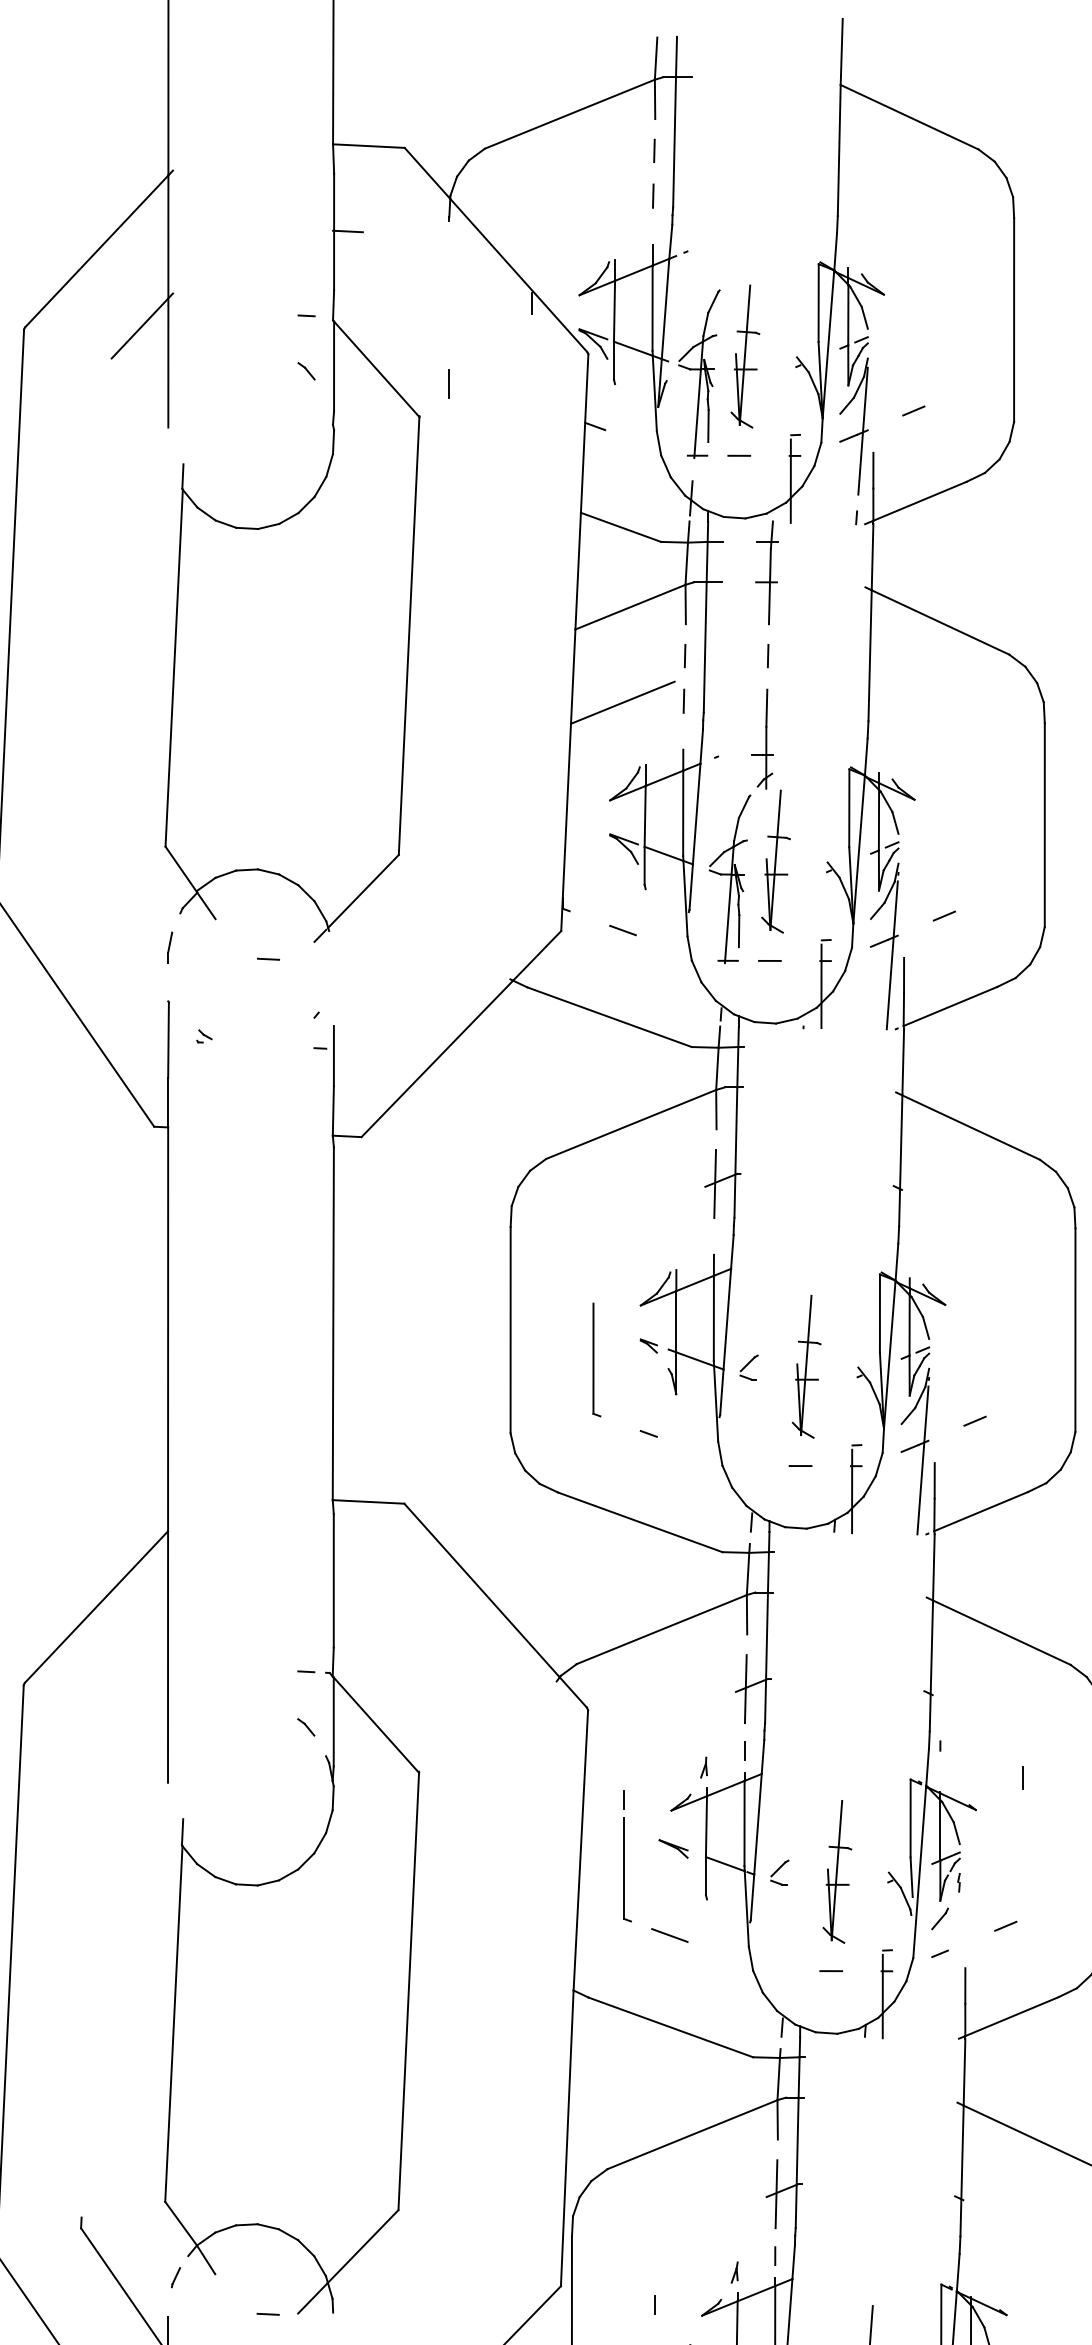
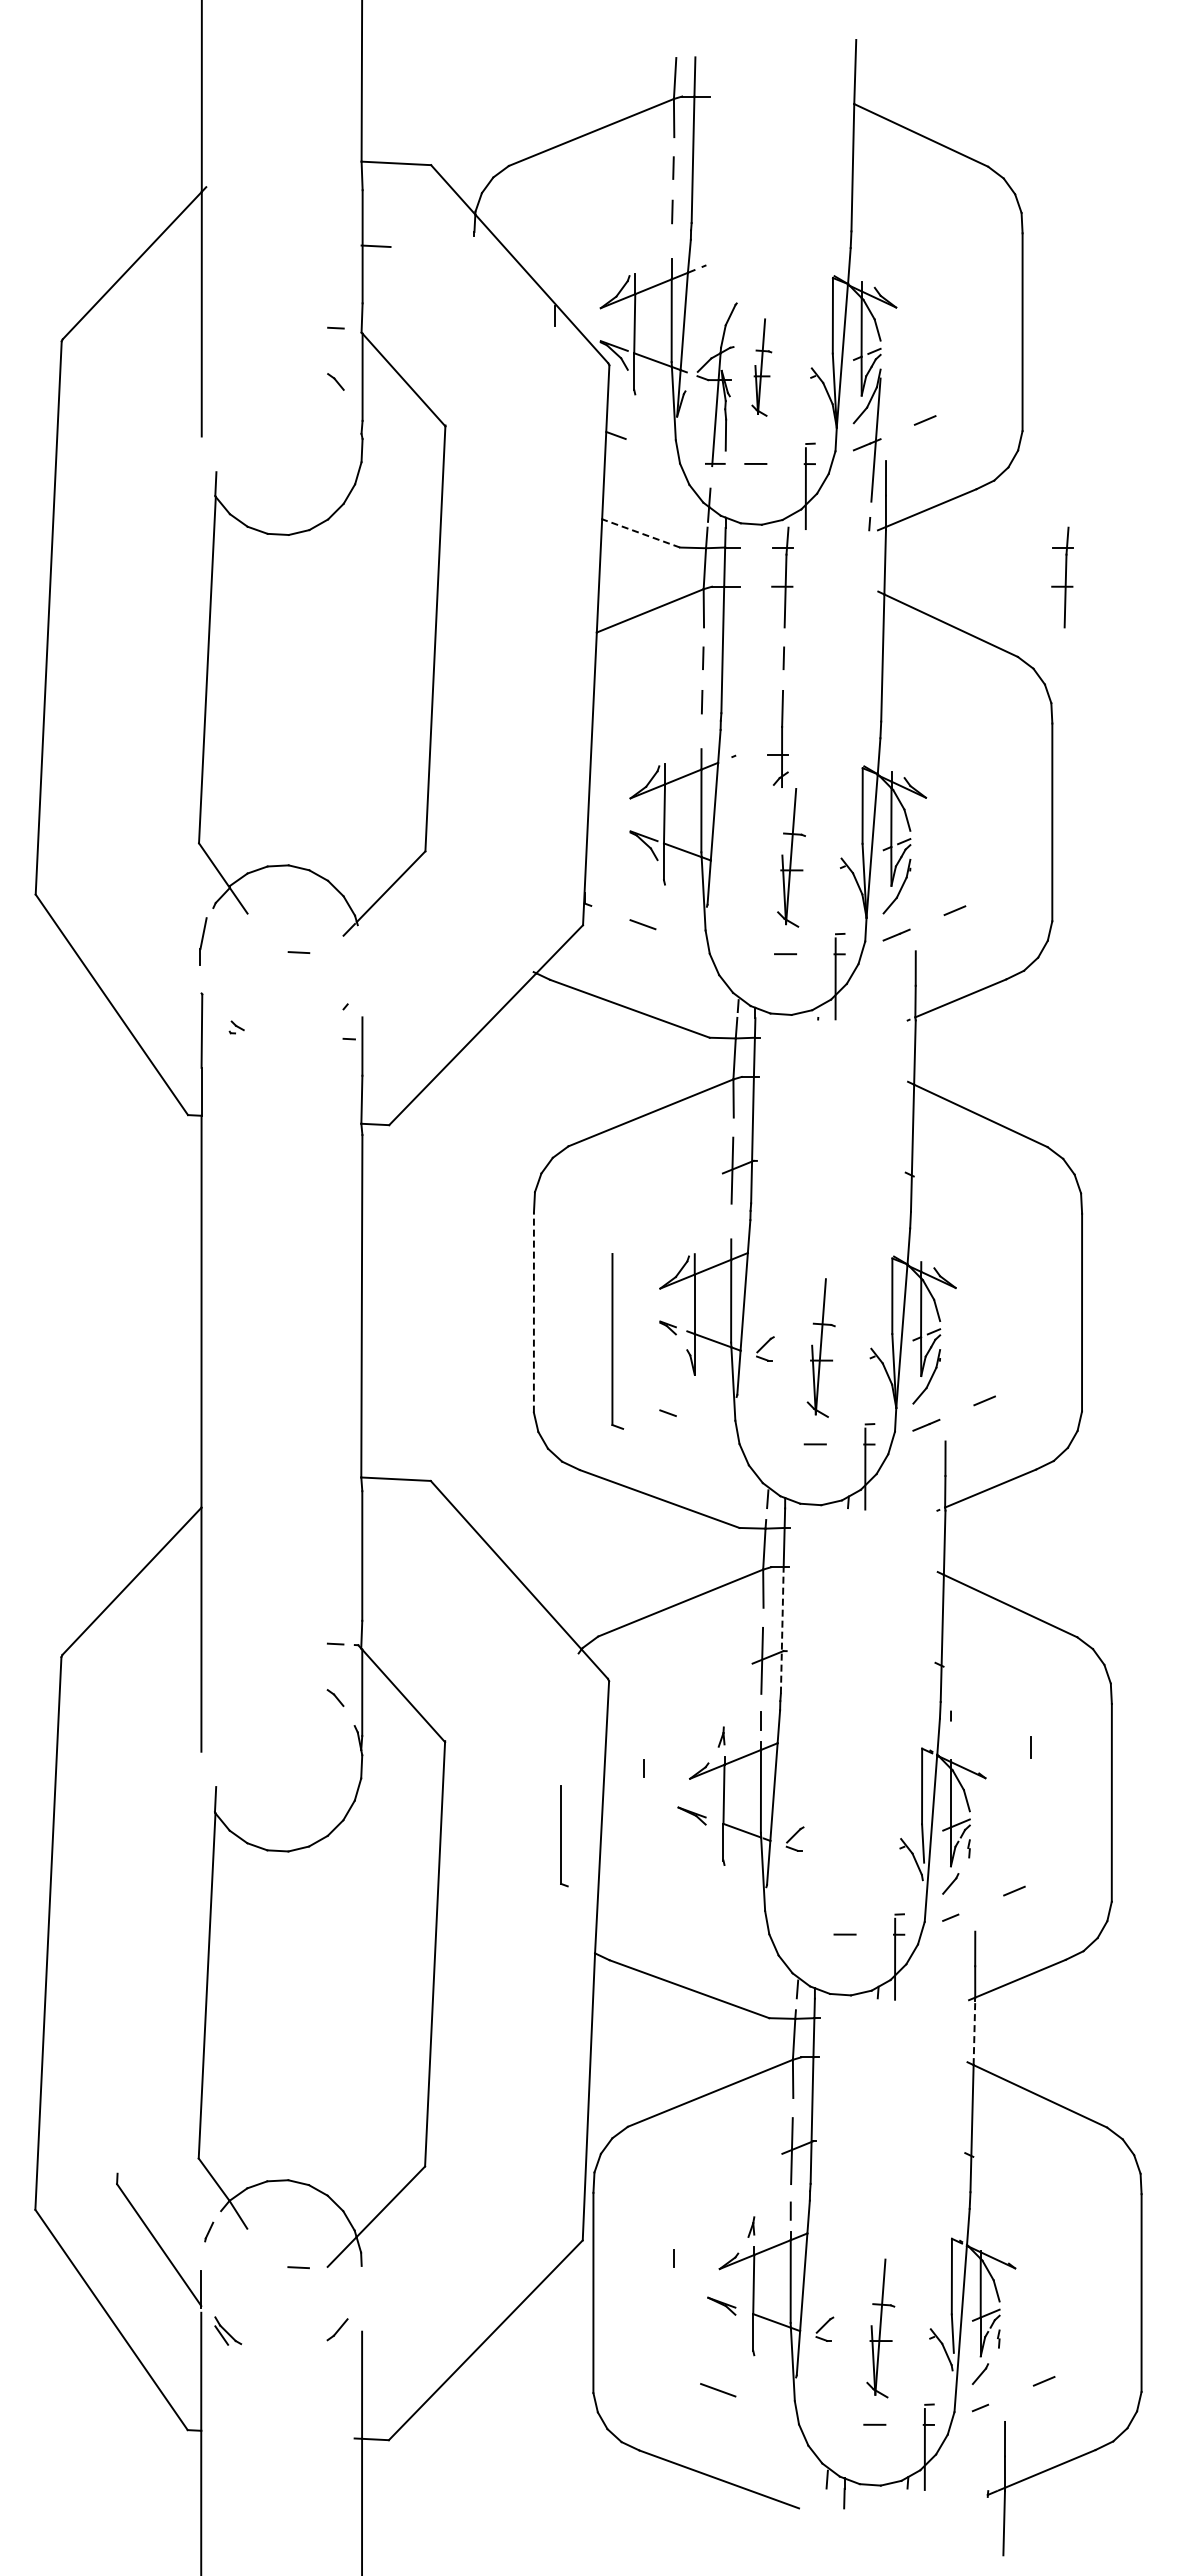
line: (142, 325) -> (176, 337), removed
part: (745, 356) -> (761, 367), size x0.7
line: (449, 384) -> (474, 394), removed
line: (620, 527) -> (640, 533), solid -> dashed
part: (1055, 572) -> (1062, 577), added
line: (622, 702) -> (642, 703), removed
part: (729, 878) -> (746, 874), removed
part: (170, 946) -> (203, 940), size x1.6
line: (892, 955) -> (904, 948), removed
line: (510, 1330) -> (533, 1312), solid -> dashed
part: (596, 1360) -> (617, 1341), size x1.6
line: (922, 1459) -> (933, 1438), removed
line: (766, 1656) -> (782, 1629), solid -> dashed
part: (627, 1870) -> (564, 1836), moved
part: (836, 1872) -> (850, 1838), removed
line: (669, 1934) -> (688, 1899), removed
line: (964, 2072) -> (974, 2032), solid -> dashed

